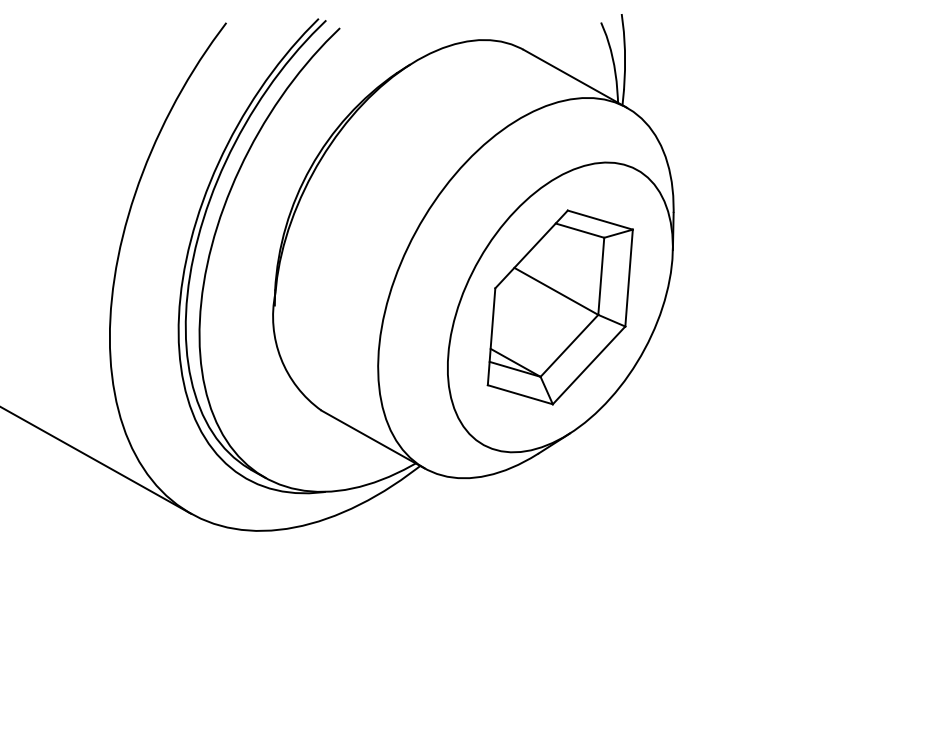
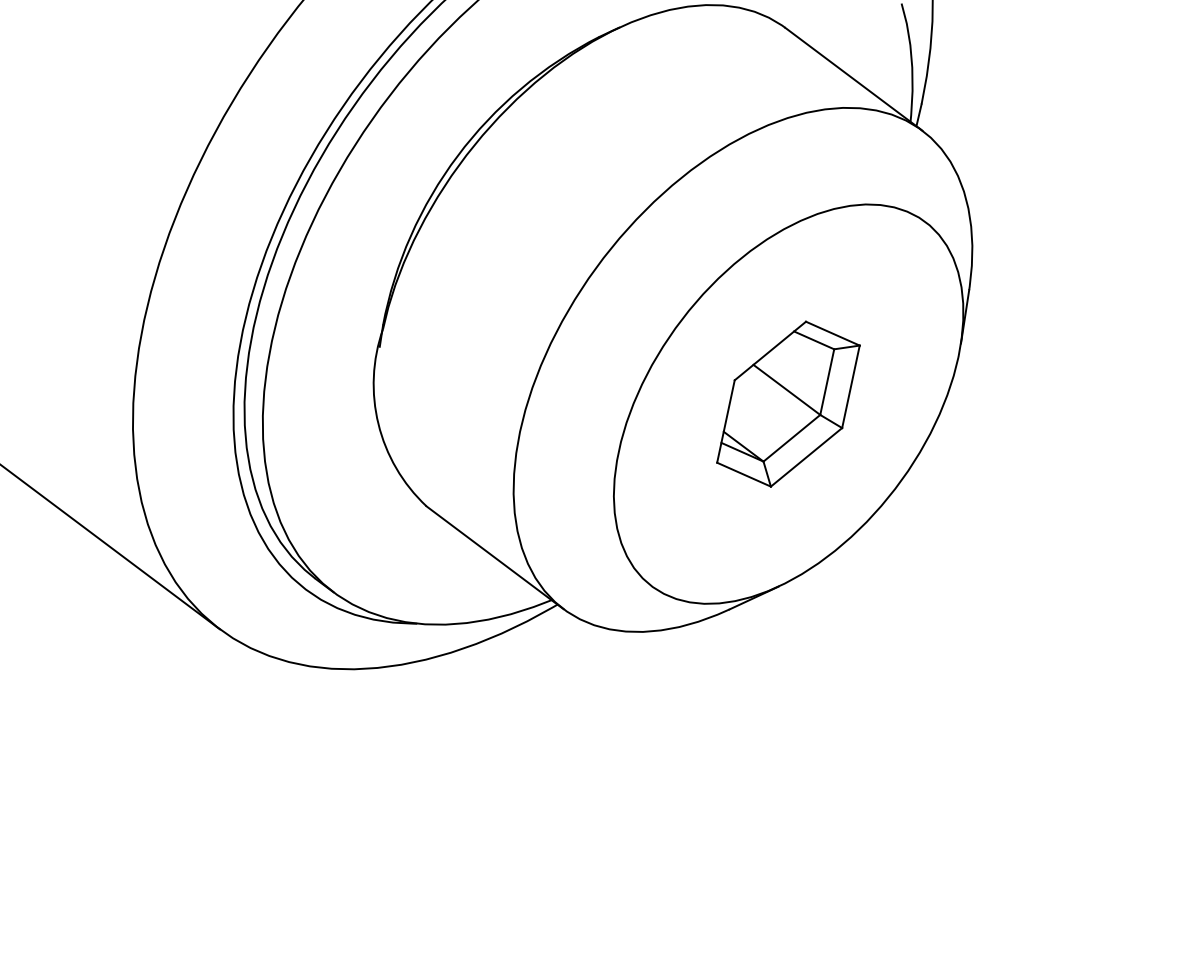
part: (559, 307) -> (787, 404), size x0.6

